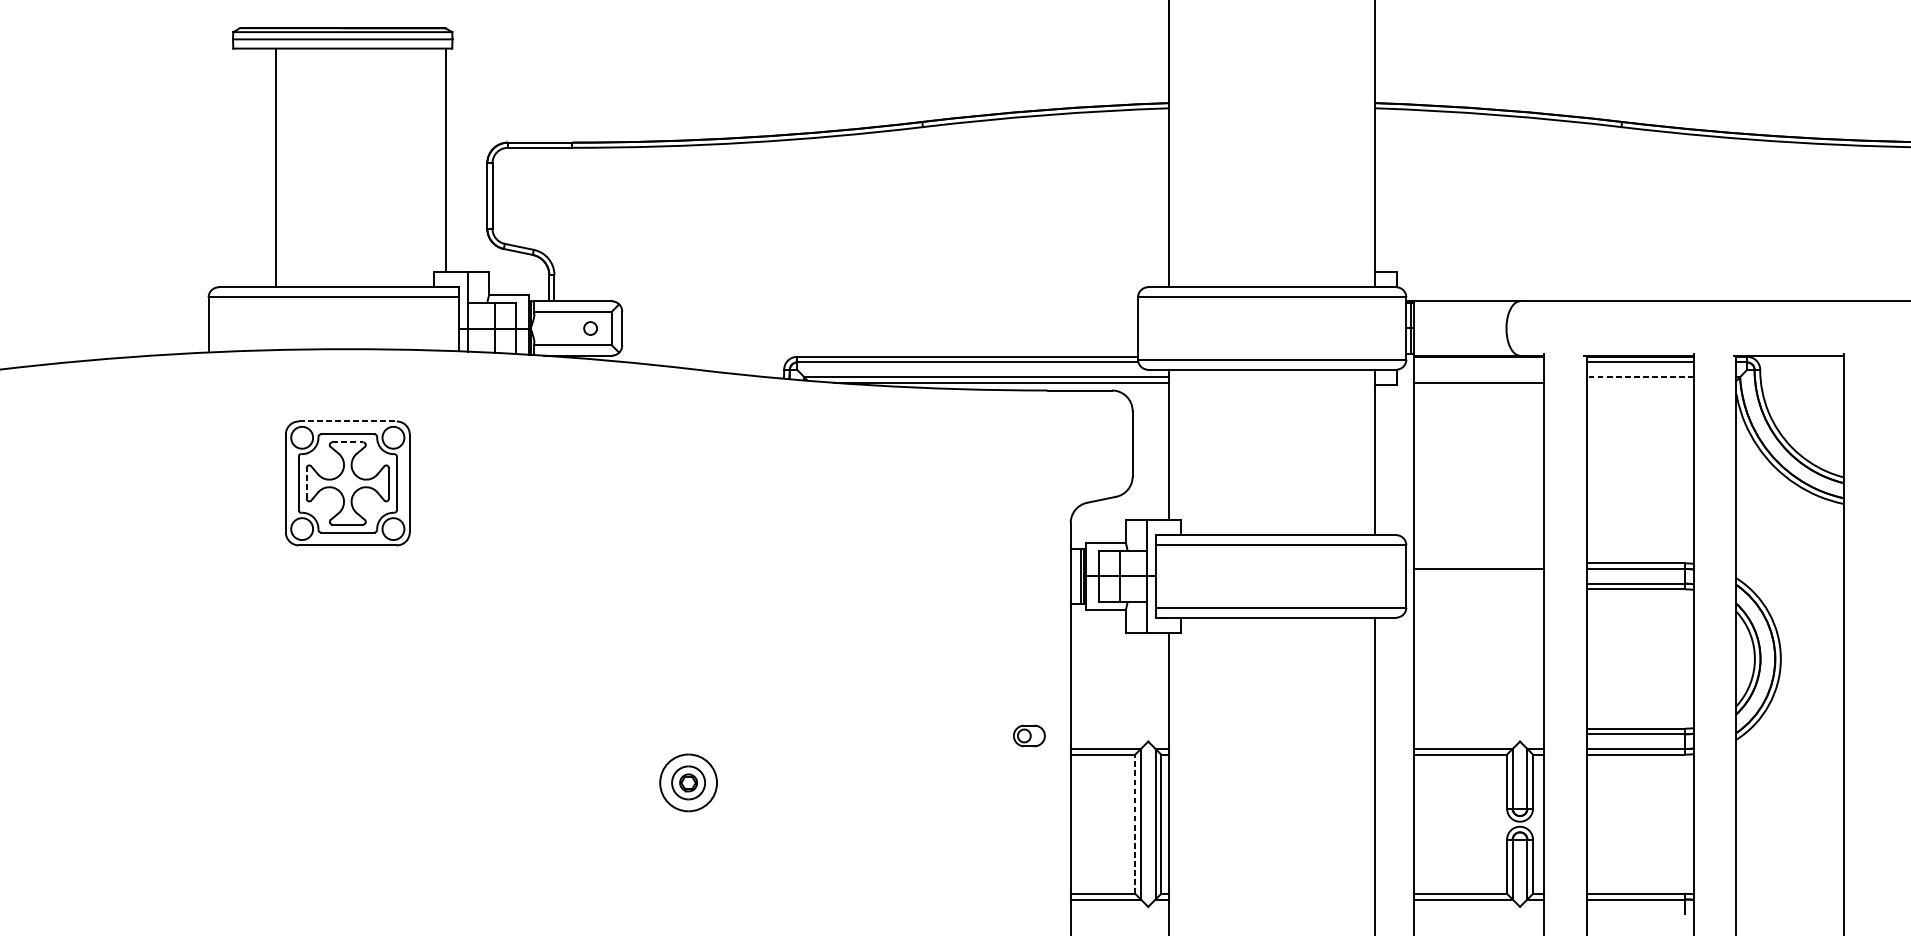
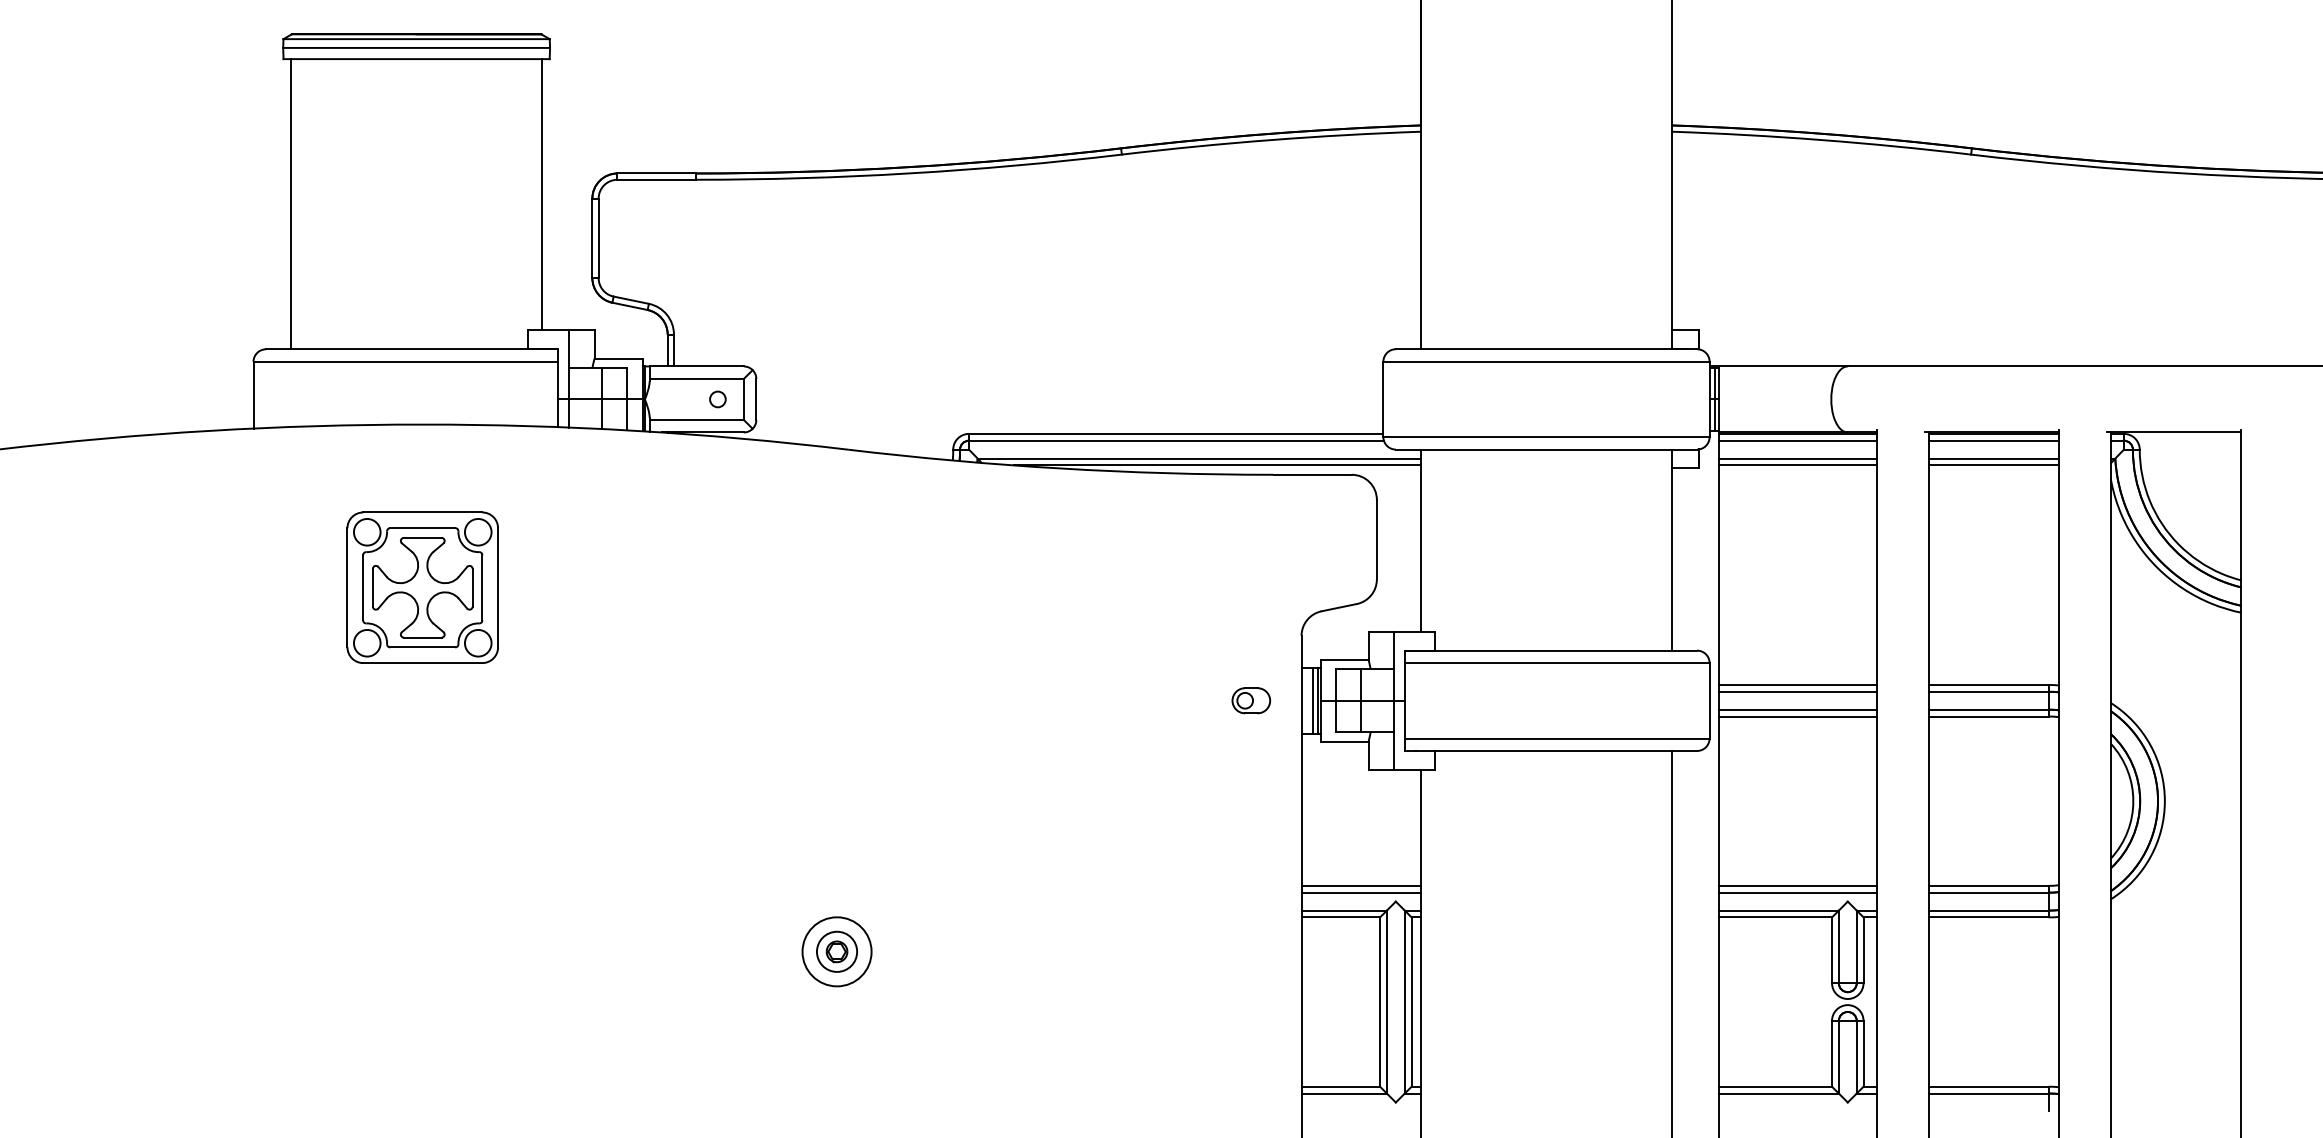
line: (276, 168) -> (291, 204), moved
line: (1479, 362) -> (1798, 440), added
line: (1479, 377) -> (1798, 458), added
line: (1639, 377) -> (1993, 458), dashed -> solid
line: (1639, 382) -> (1993, 465), added
line: (348, 421) -> (423, 512), dashed -> solid
line: (347, 442) -> (422, 537), dashed -> solid
line: (306, 483) -> (372, 587), dashed -> solid
line: (1479, 563) -> (1798, 685), added
line: (1479, 583) -> (1798, 709), added
line: (1479, 589) -> (1798, 716), added
line: (1119, 728) -> (1360, 885), added
line: (1479, 728) -> (1798, 885), added
line: (1119, 734) -> (1360, 892), added
line: (1479, 734) -> (1798, 892), added
part: (1029, 735) -> (1251, 700), moved
line: (1135, 824) -> (1380, 1002), dashed -> solid

